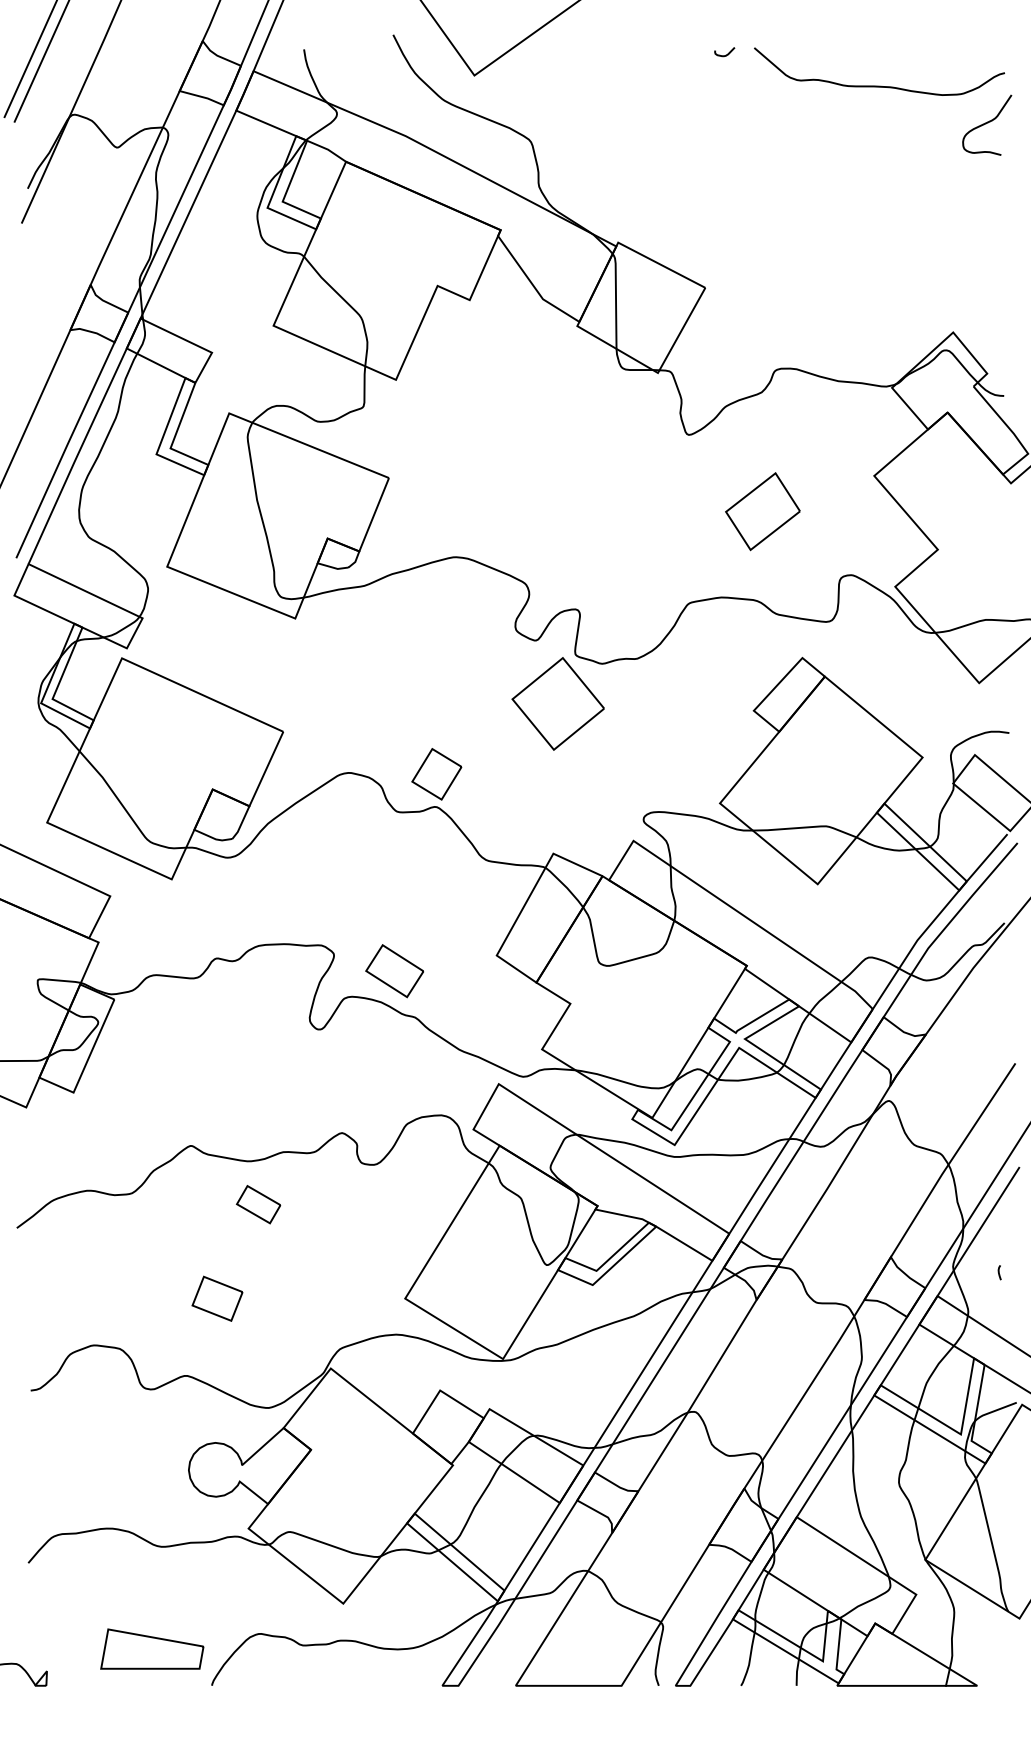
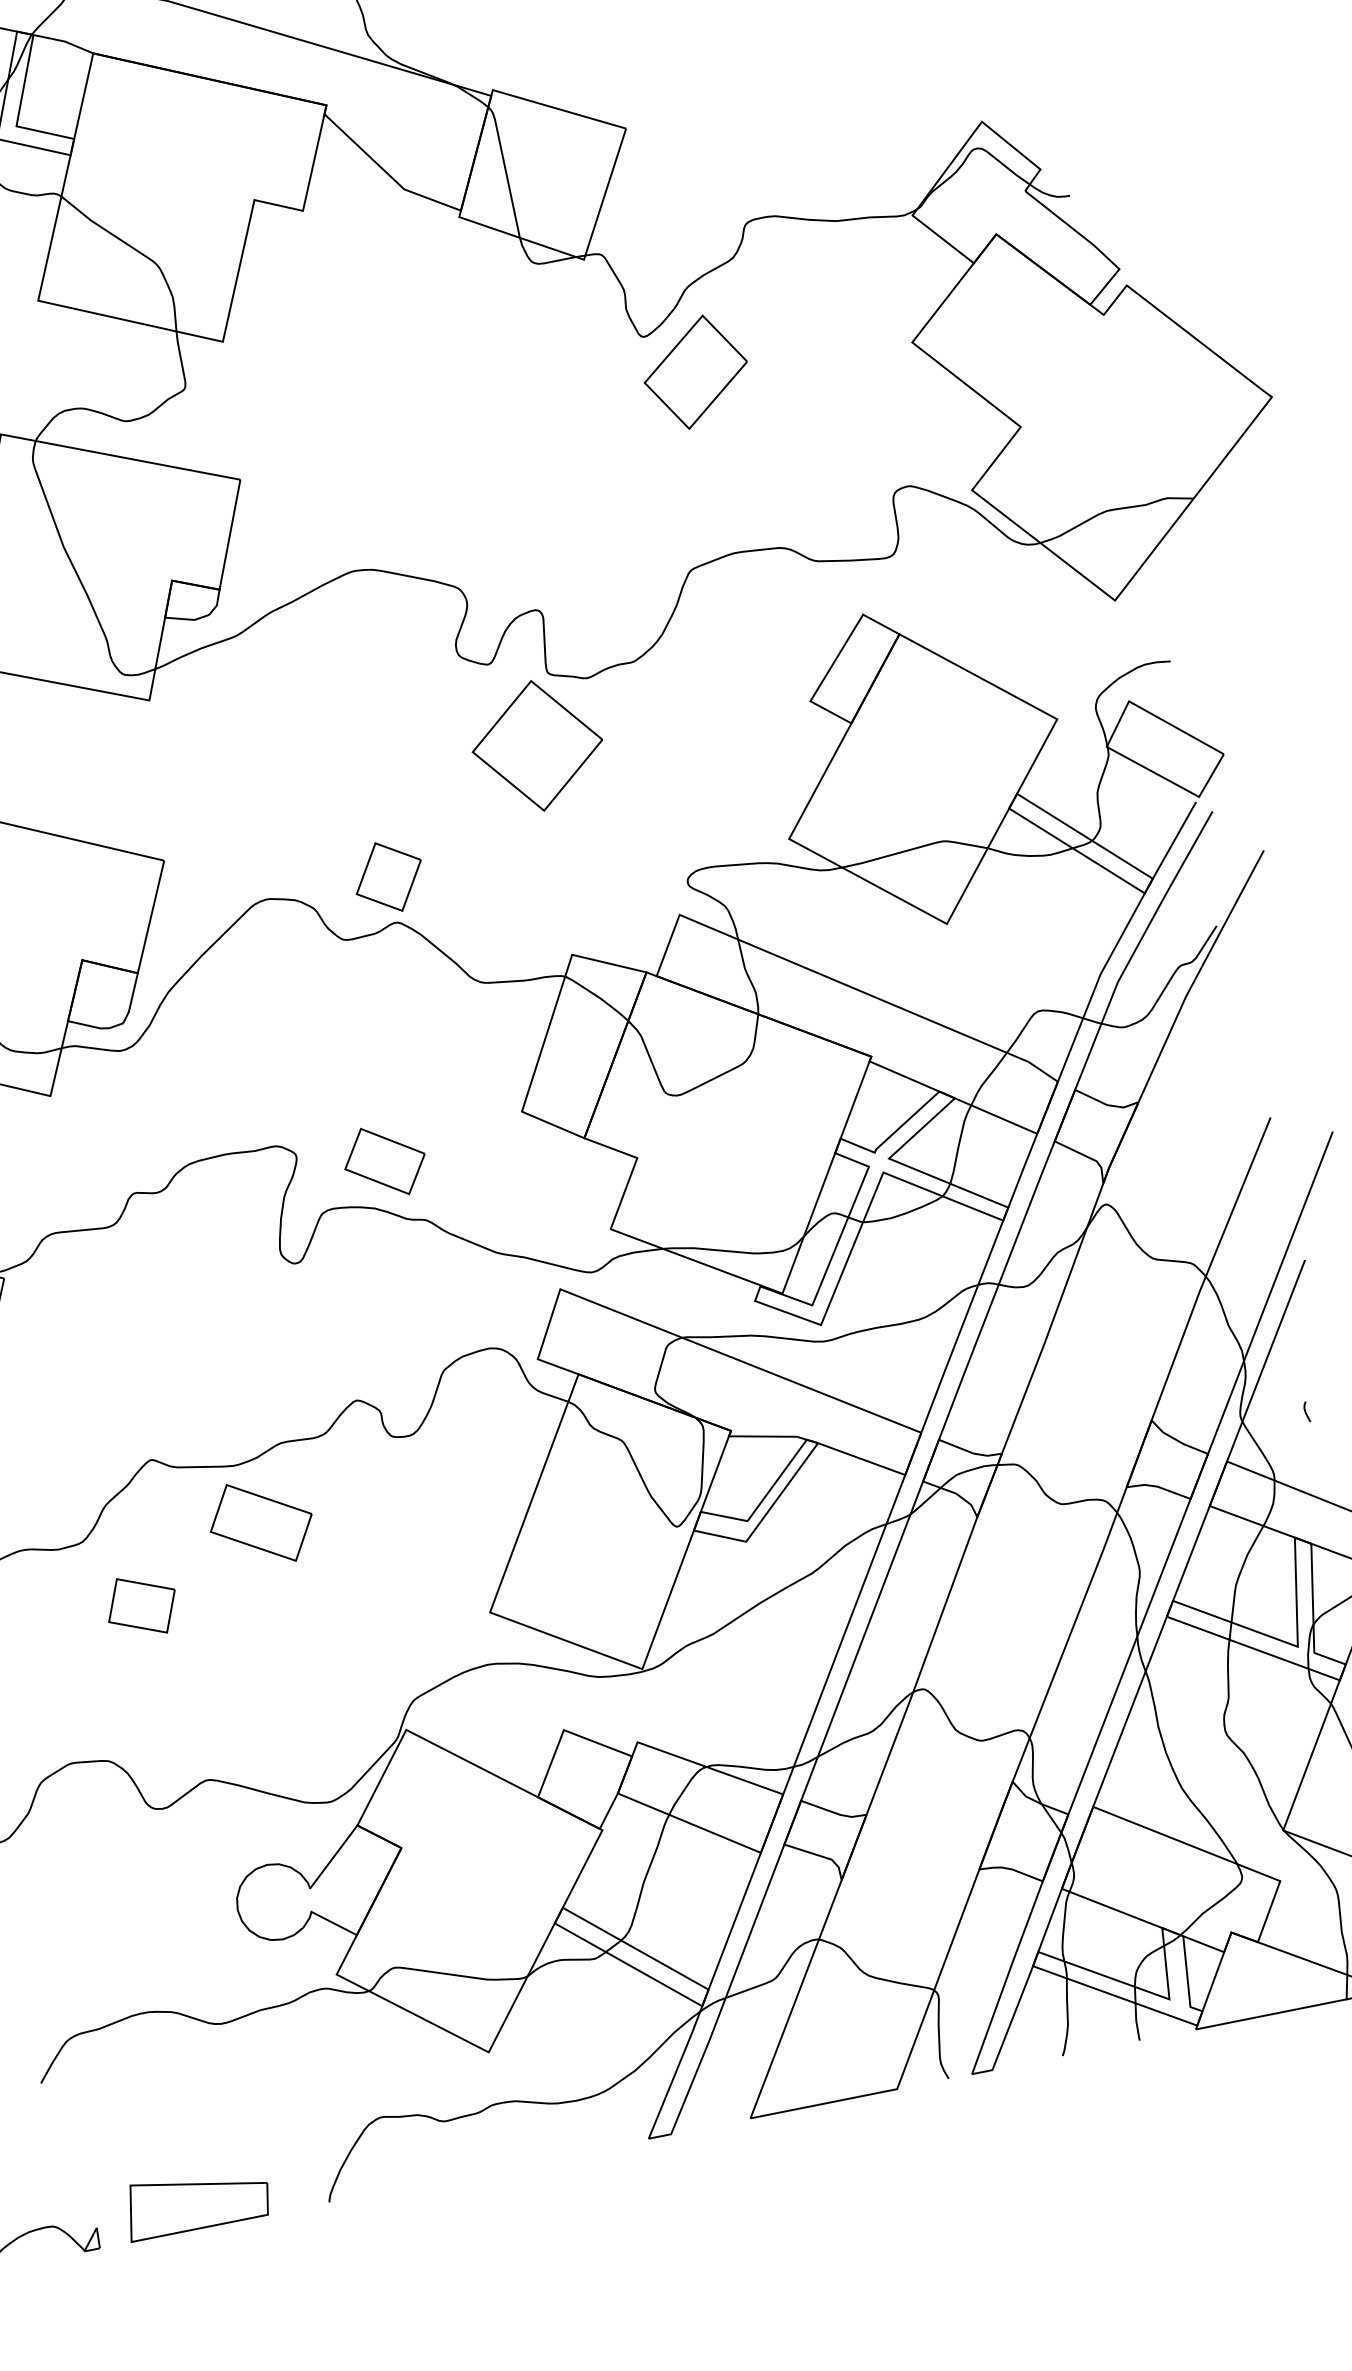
part: (762, 511) -> (695, 372), moved
part: (258, 1204) -> (260, 1522), size x1.67
part: (217, 1298) -> (141, 1605), moved
part: (152, 1648) -> (197, 2199), moved

